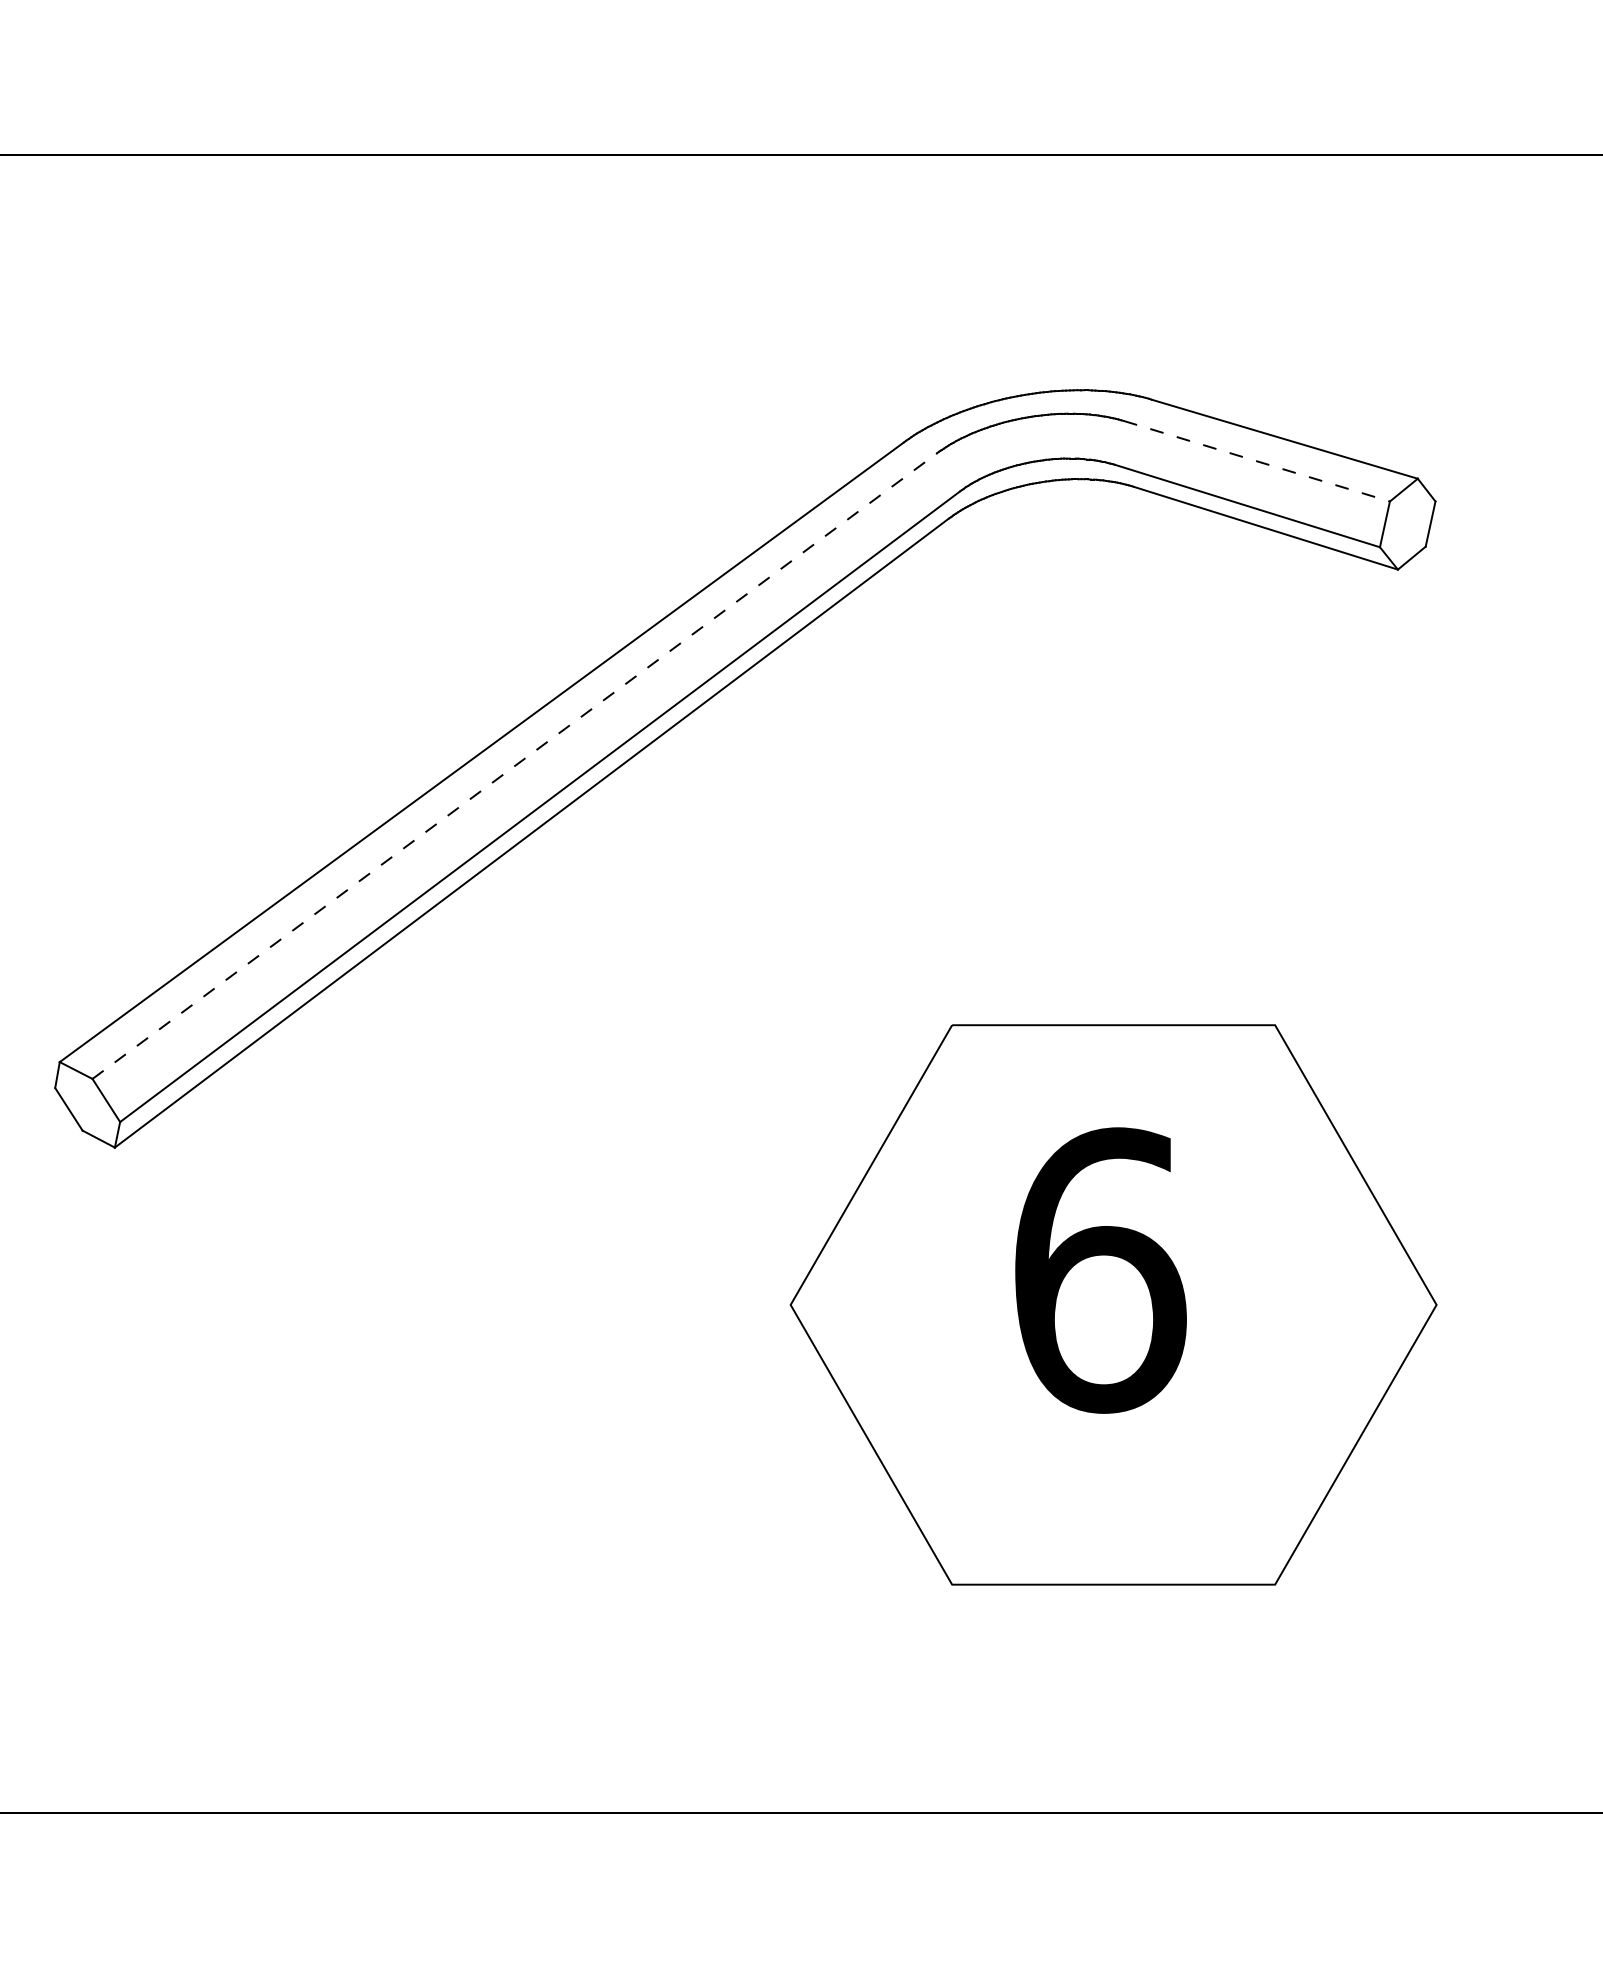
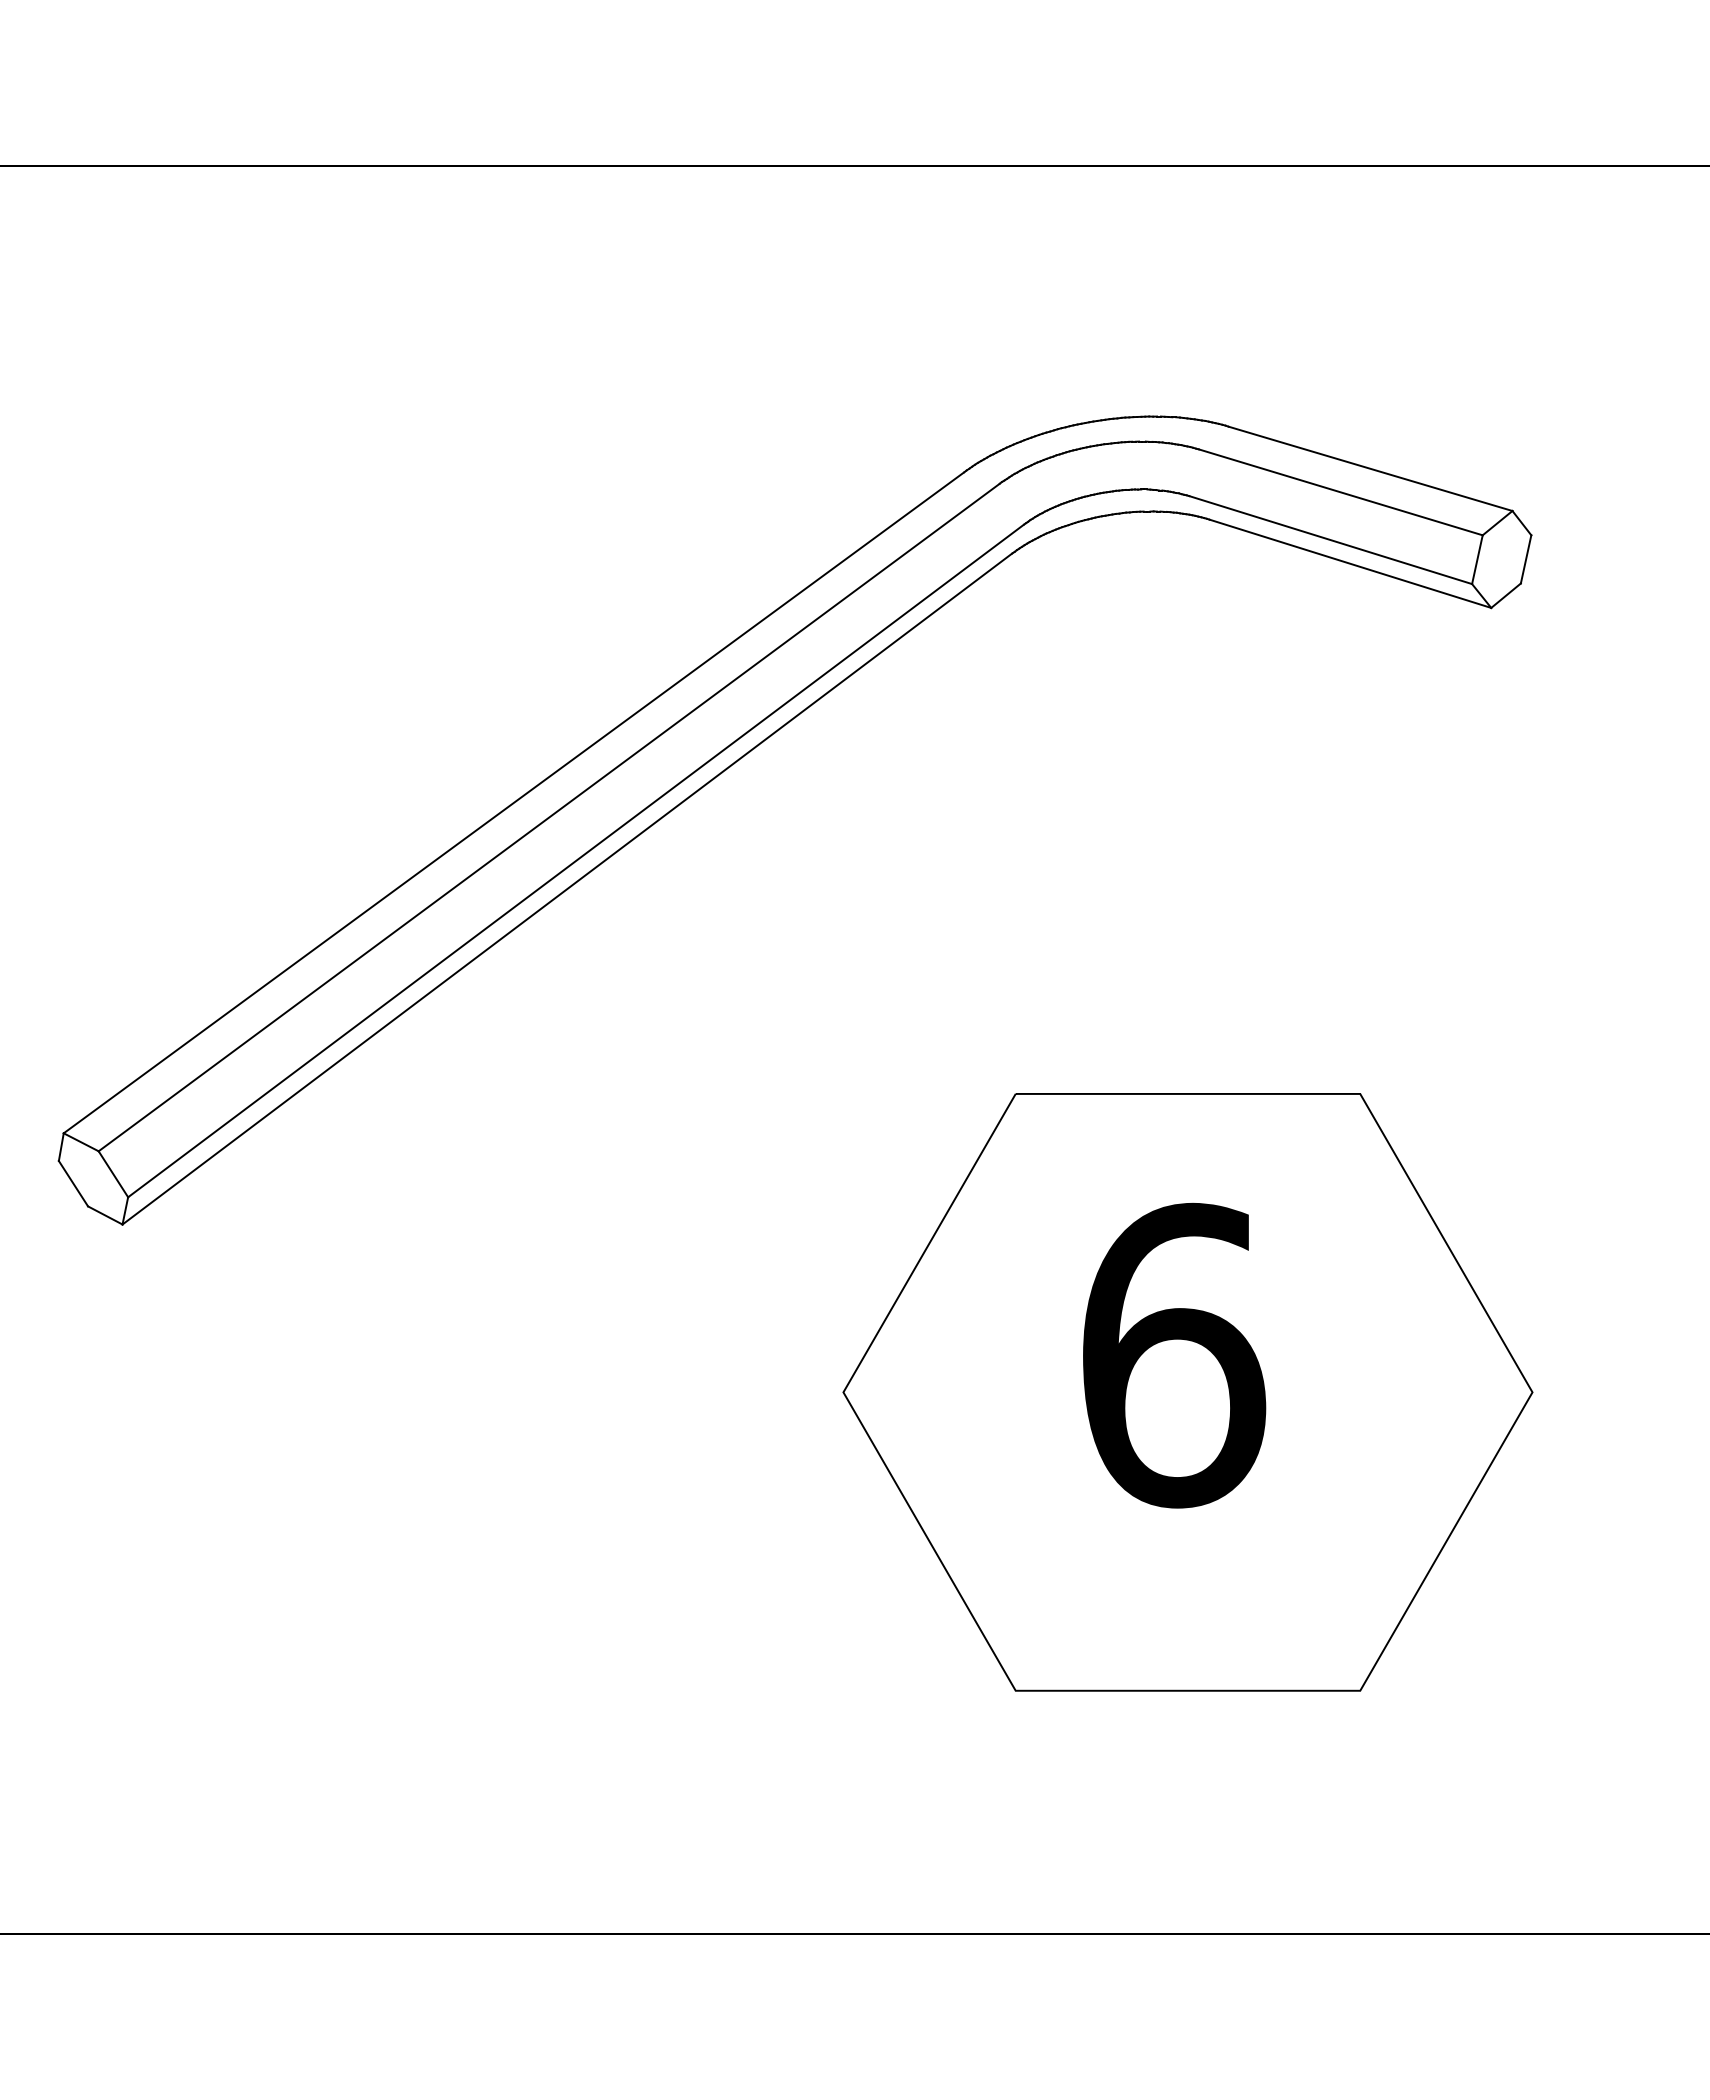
line: (1257, 461) -> (1341, 492), dashed -> solid
line: (515, 766) -> (549, 817), dashed -> solid

